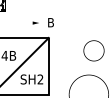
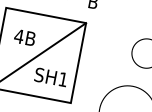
text: (40, 79) -> (63, 79), SH2 -> SH1

